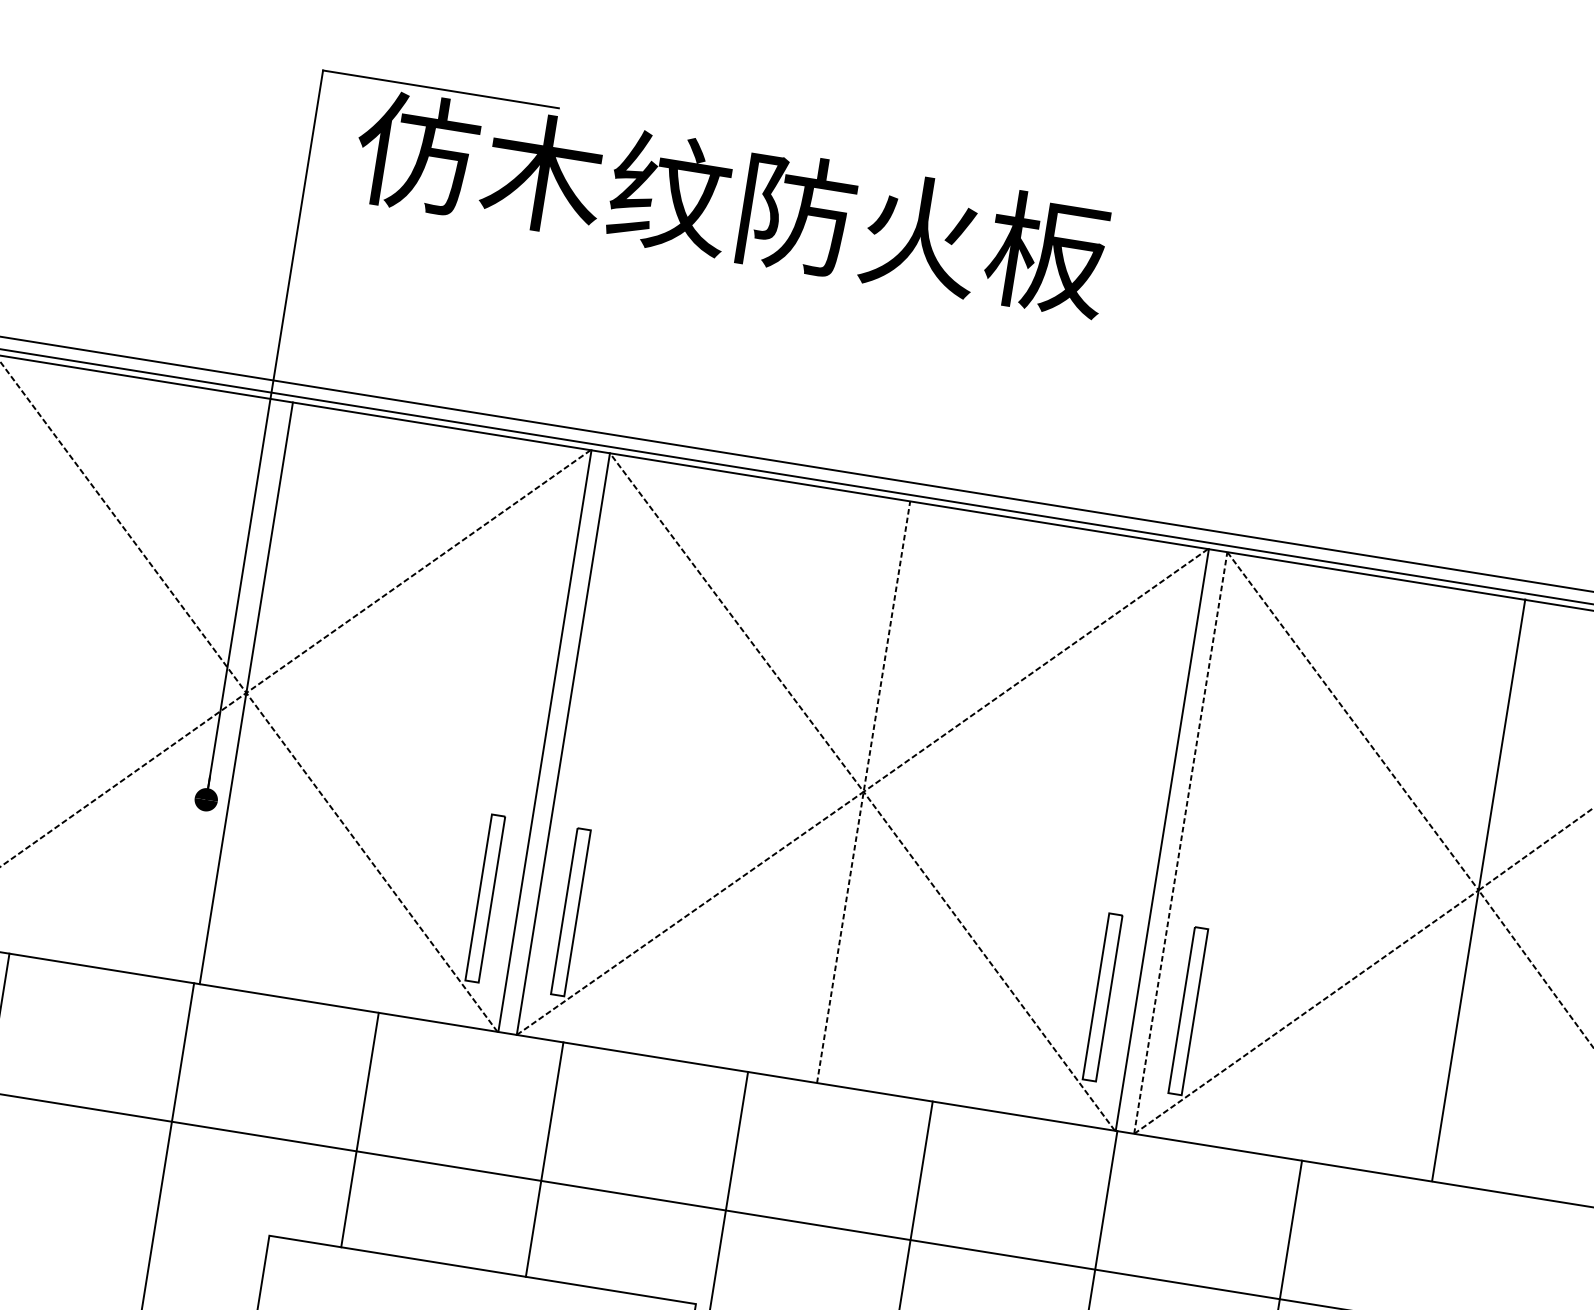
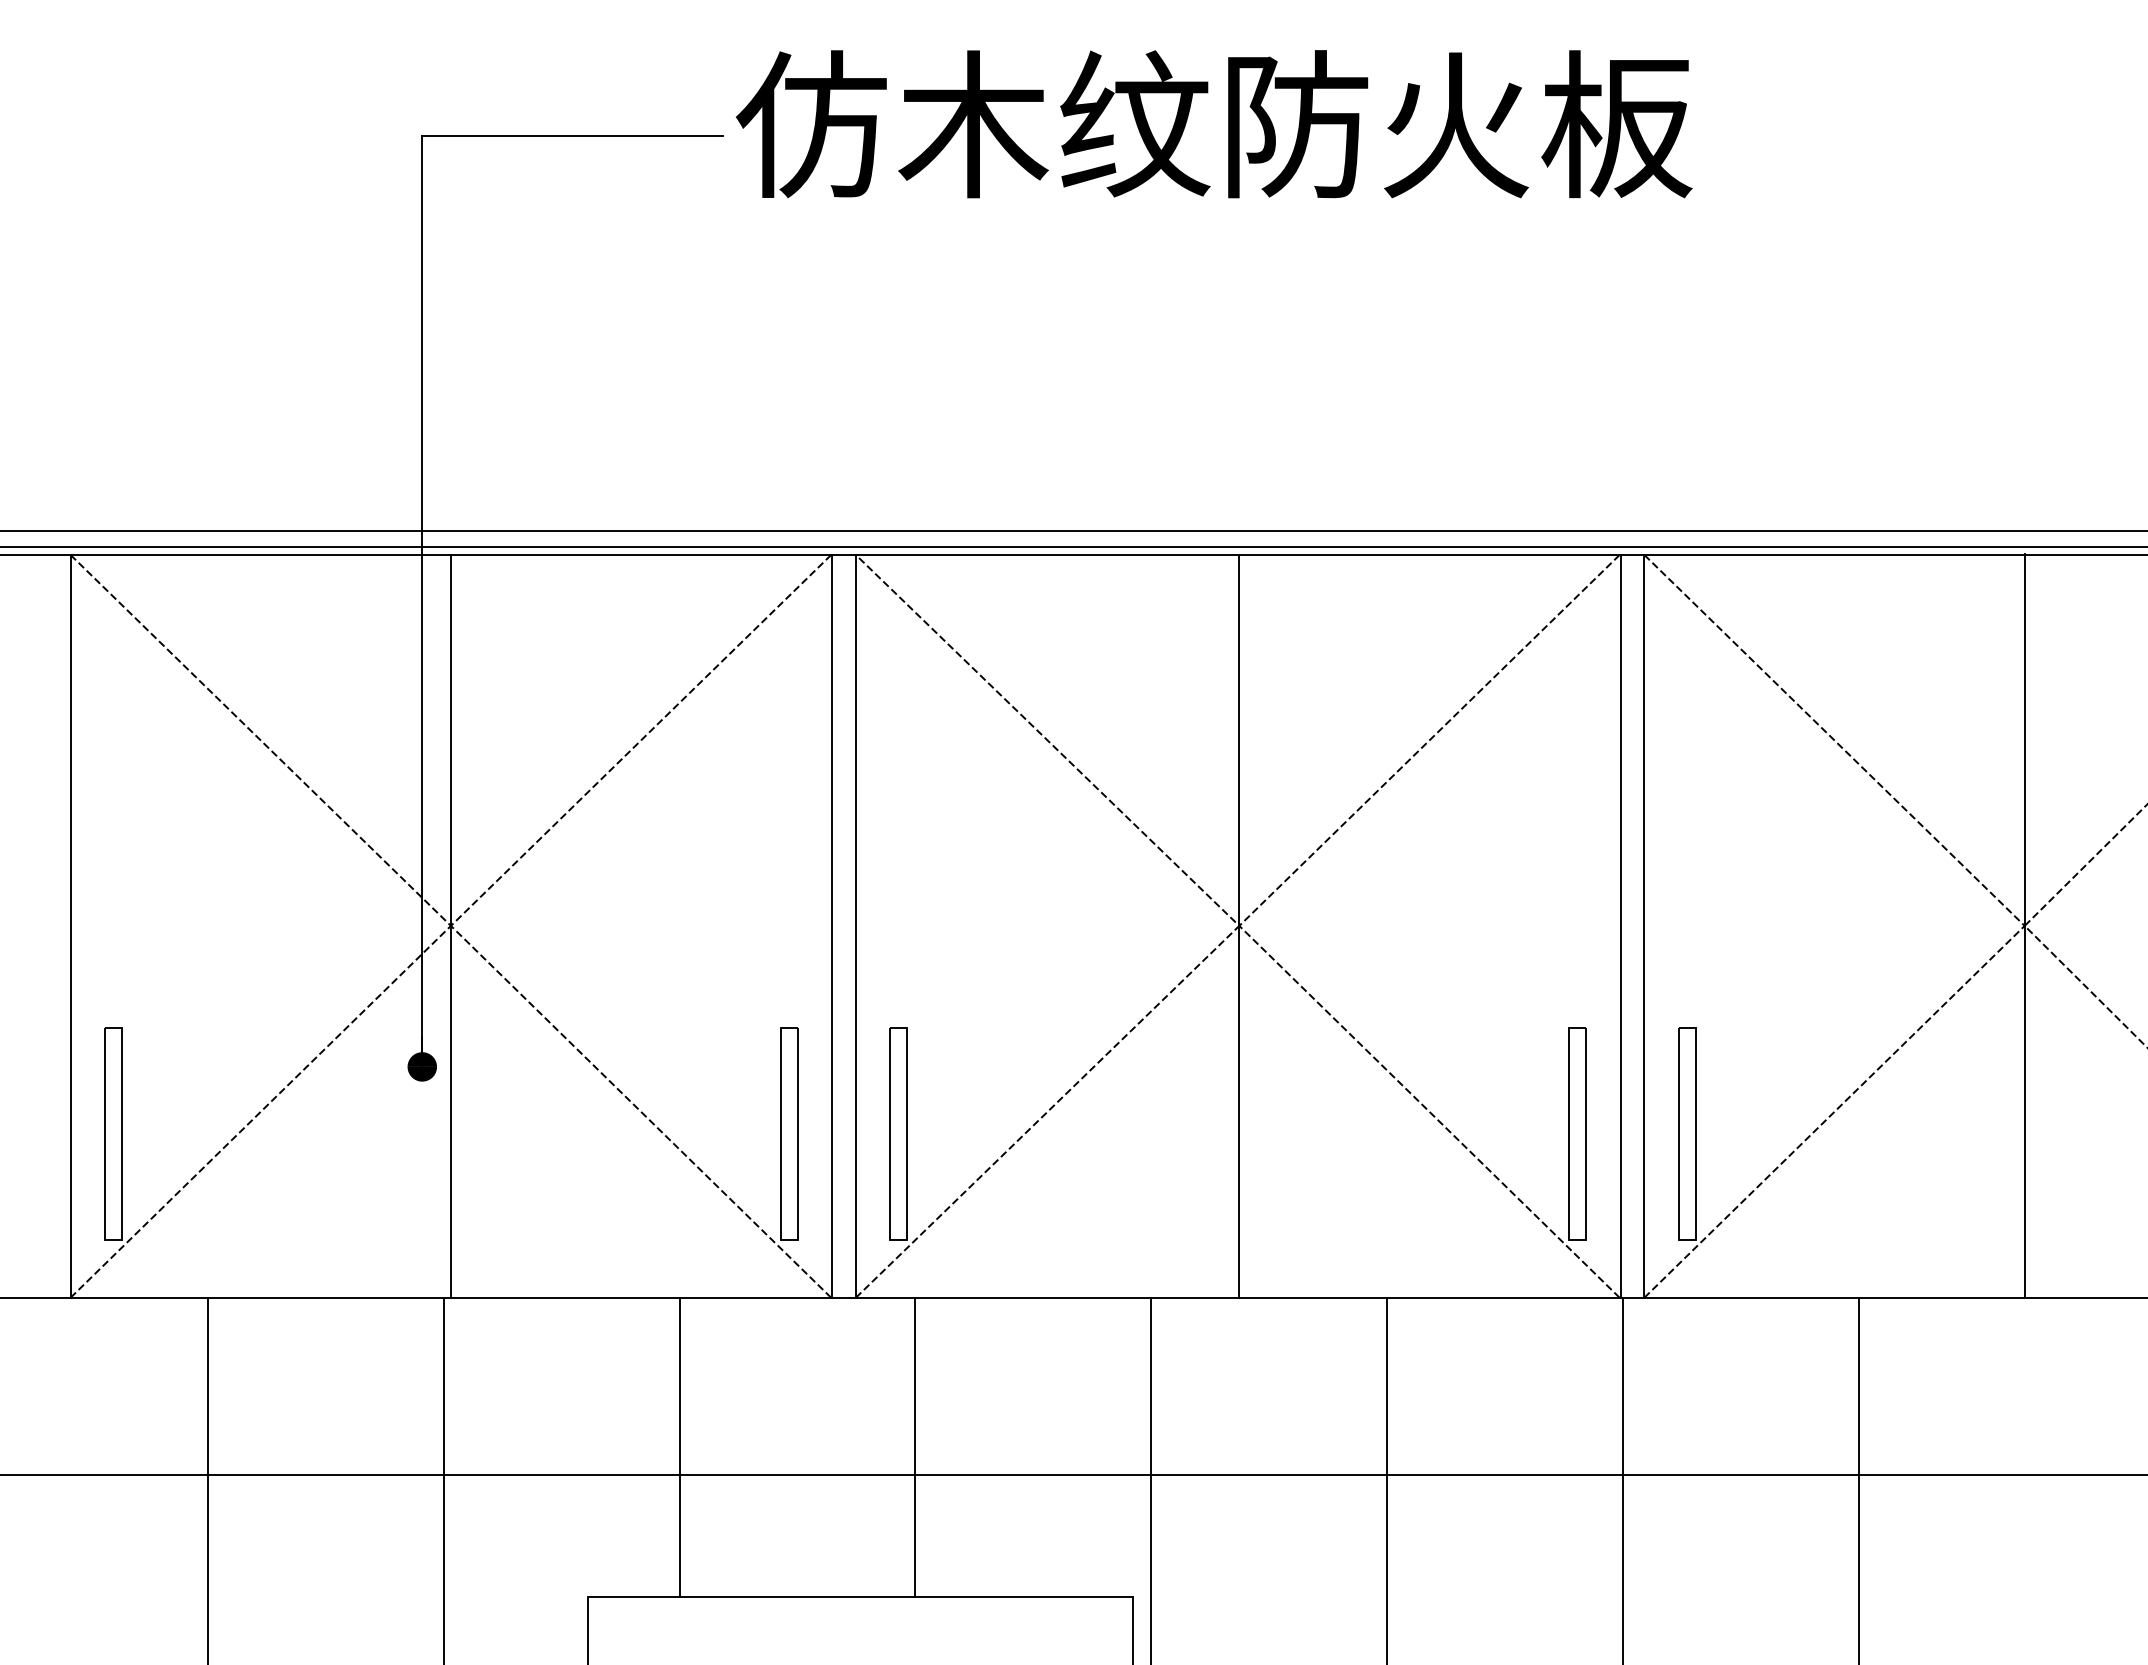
text: (732, 203) -> (1214, 124), moved
line: (863, 791) -> (1239, 925), dashed -> solid
line: (1181, 842) -> (1644, 925), dashed -> solid

